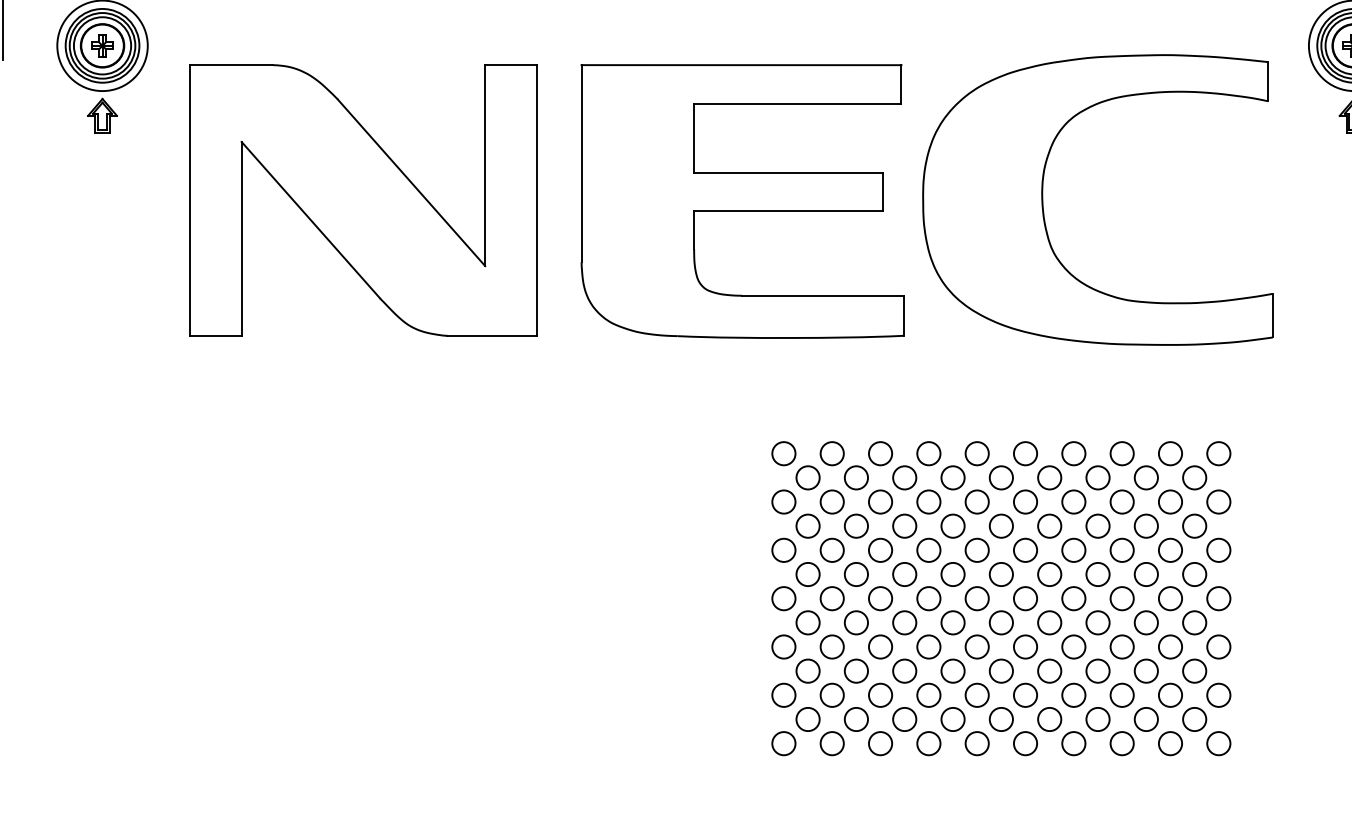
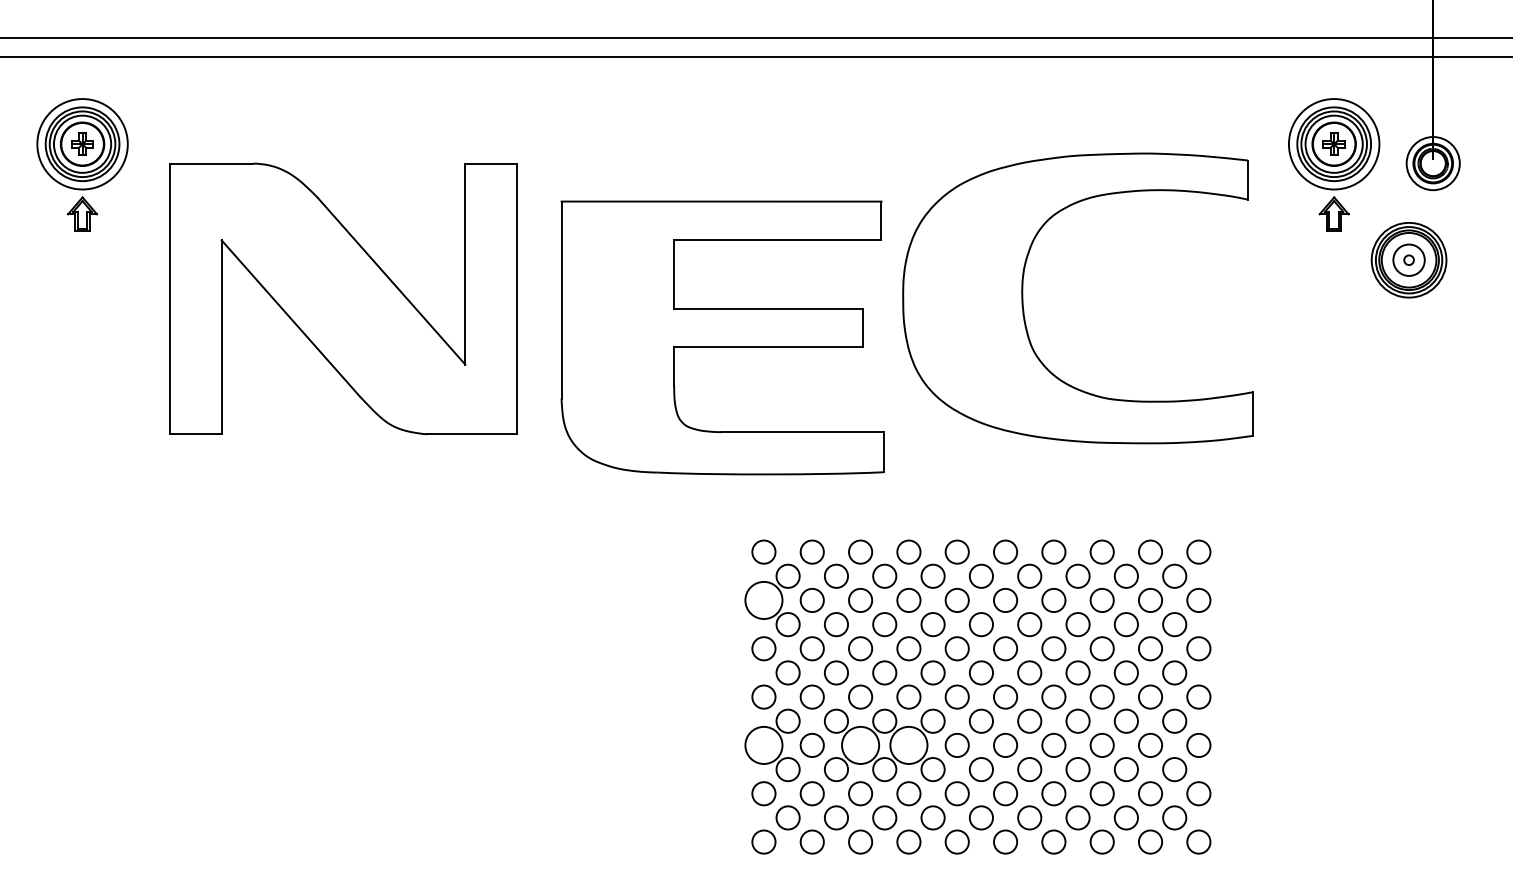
part: (742, 201) -> (722, 337), moved
circle: (783, 502) -> (763, 600), size x1.6
circle: (783, 647) -> (763, 745), size x1.6
circle: (880, 647) -> (860, 745), size x1.6
circle: (928, 647) -> (908, 745), size x1.6

